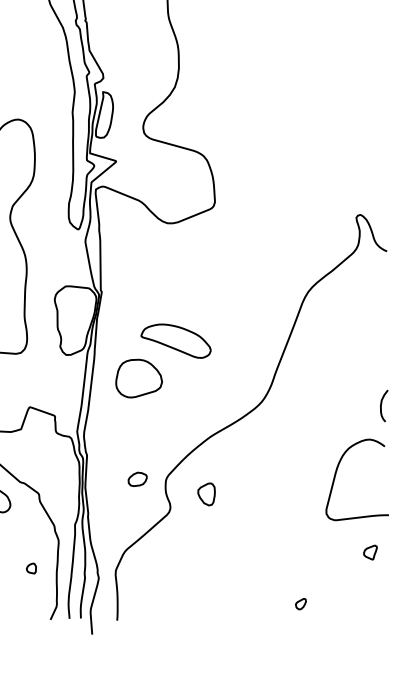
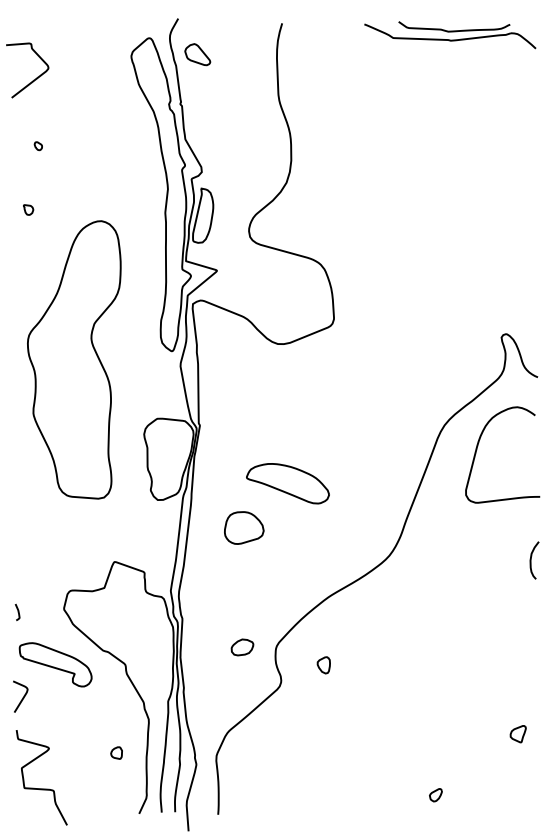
part: (139, 378) -> (244, 527), size x0.71
curve: (336, 472) -> (478, 446), moved
part: (206, 494) -> (323, 665), size x0.62

